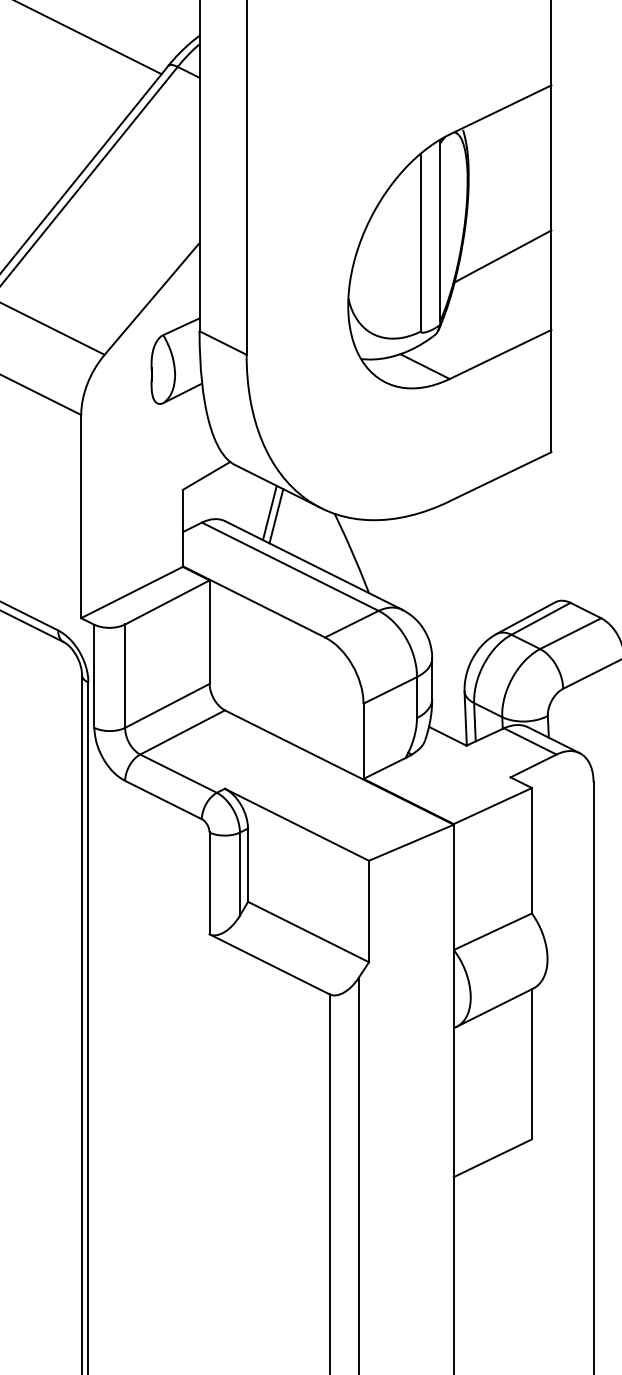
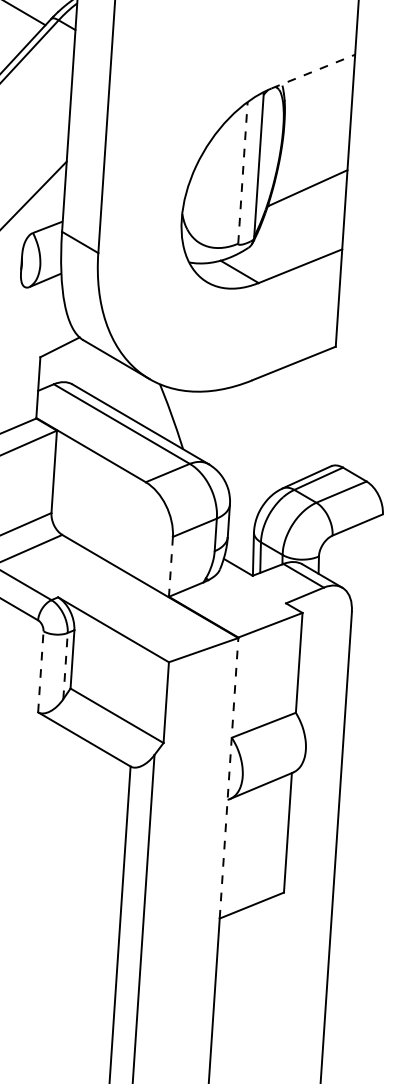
line: (501, 109) -> (314, 71), solid -> dashed
line: (420, 242) -> (242, 172), solid -> dashed
line: (269, 512) -> (108, 379), removed
line: (276, 516) -> (113, 383), removed
line: (363, 741) -> (170, 567), solid -> dashed
line: (239, 874) -> (65, 666), solid -> dashed
line: (209, 883) -> (40, 671), solid -> dashed
line: (453, 1000) -> (228, 777), solid -> dashed

